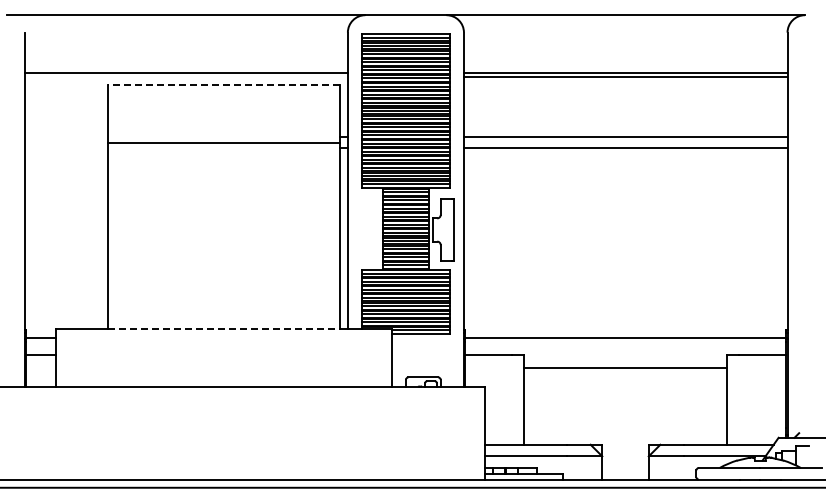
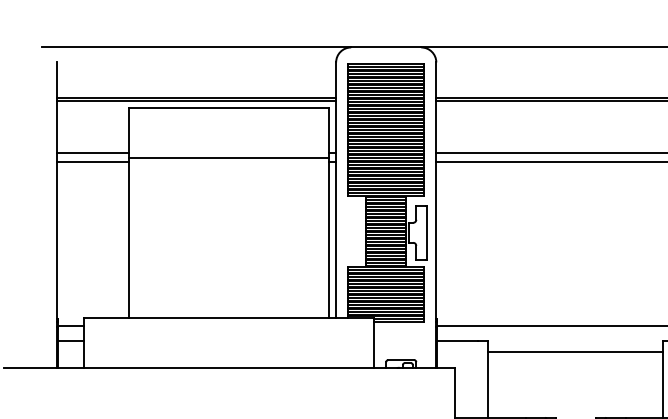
line: (185, 76) -> (196, 100), added
line: (223, 84) -> (228, 107), dashed -> solid
line: (65, 137) -> (92, 152), added
line: (65, 148) -> (92, 162), added
line: (224, 328) -> (229, 317), dashed -> solid

